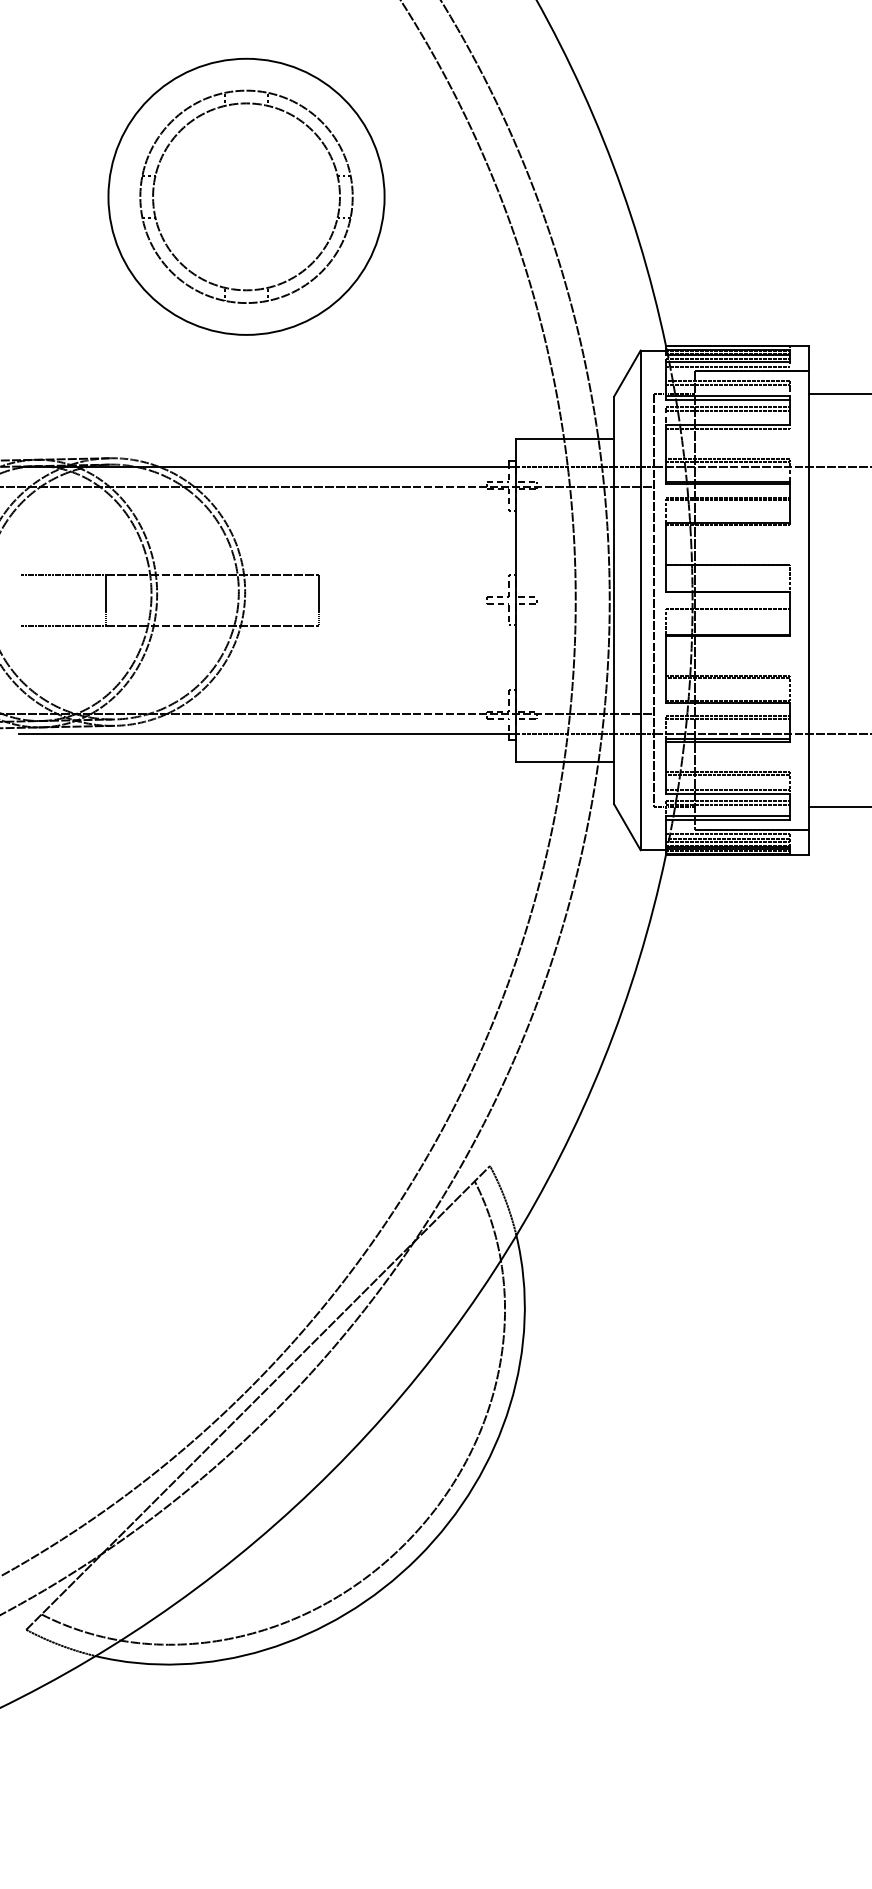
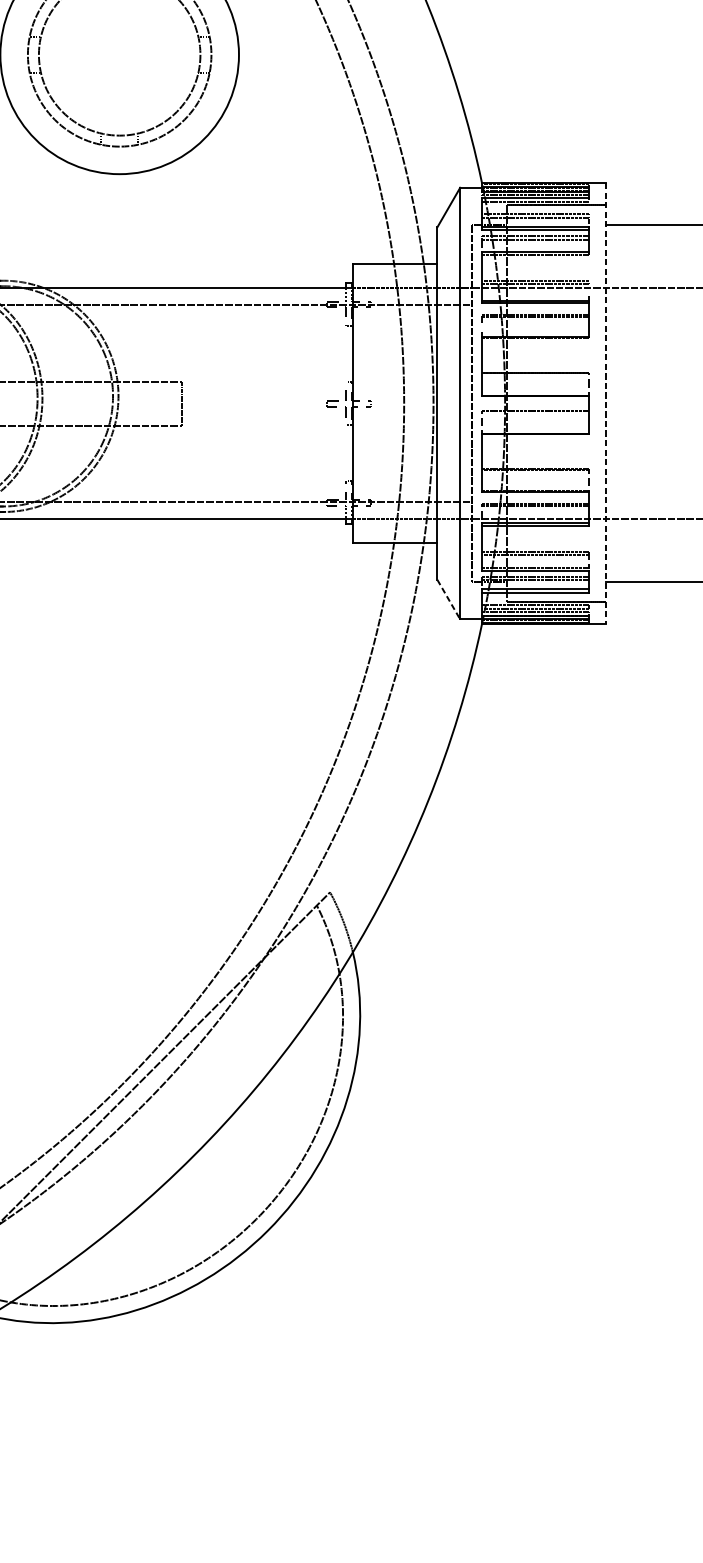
line: (809, 600) -> (606, 403), solid -> dashed
line: (627, 827) -> (448, 599), solid -> dashed

